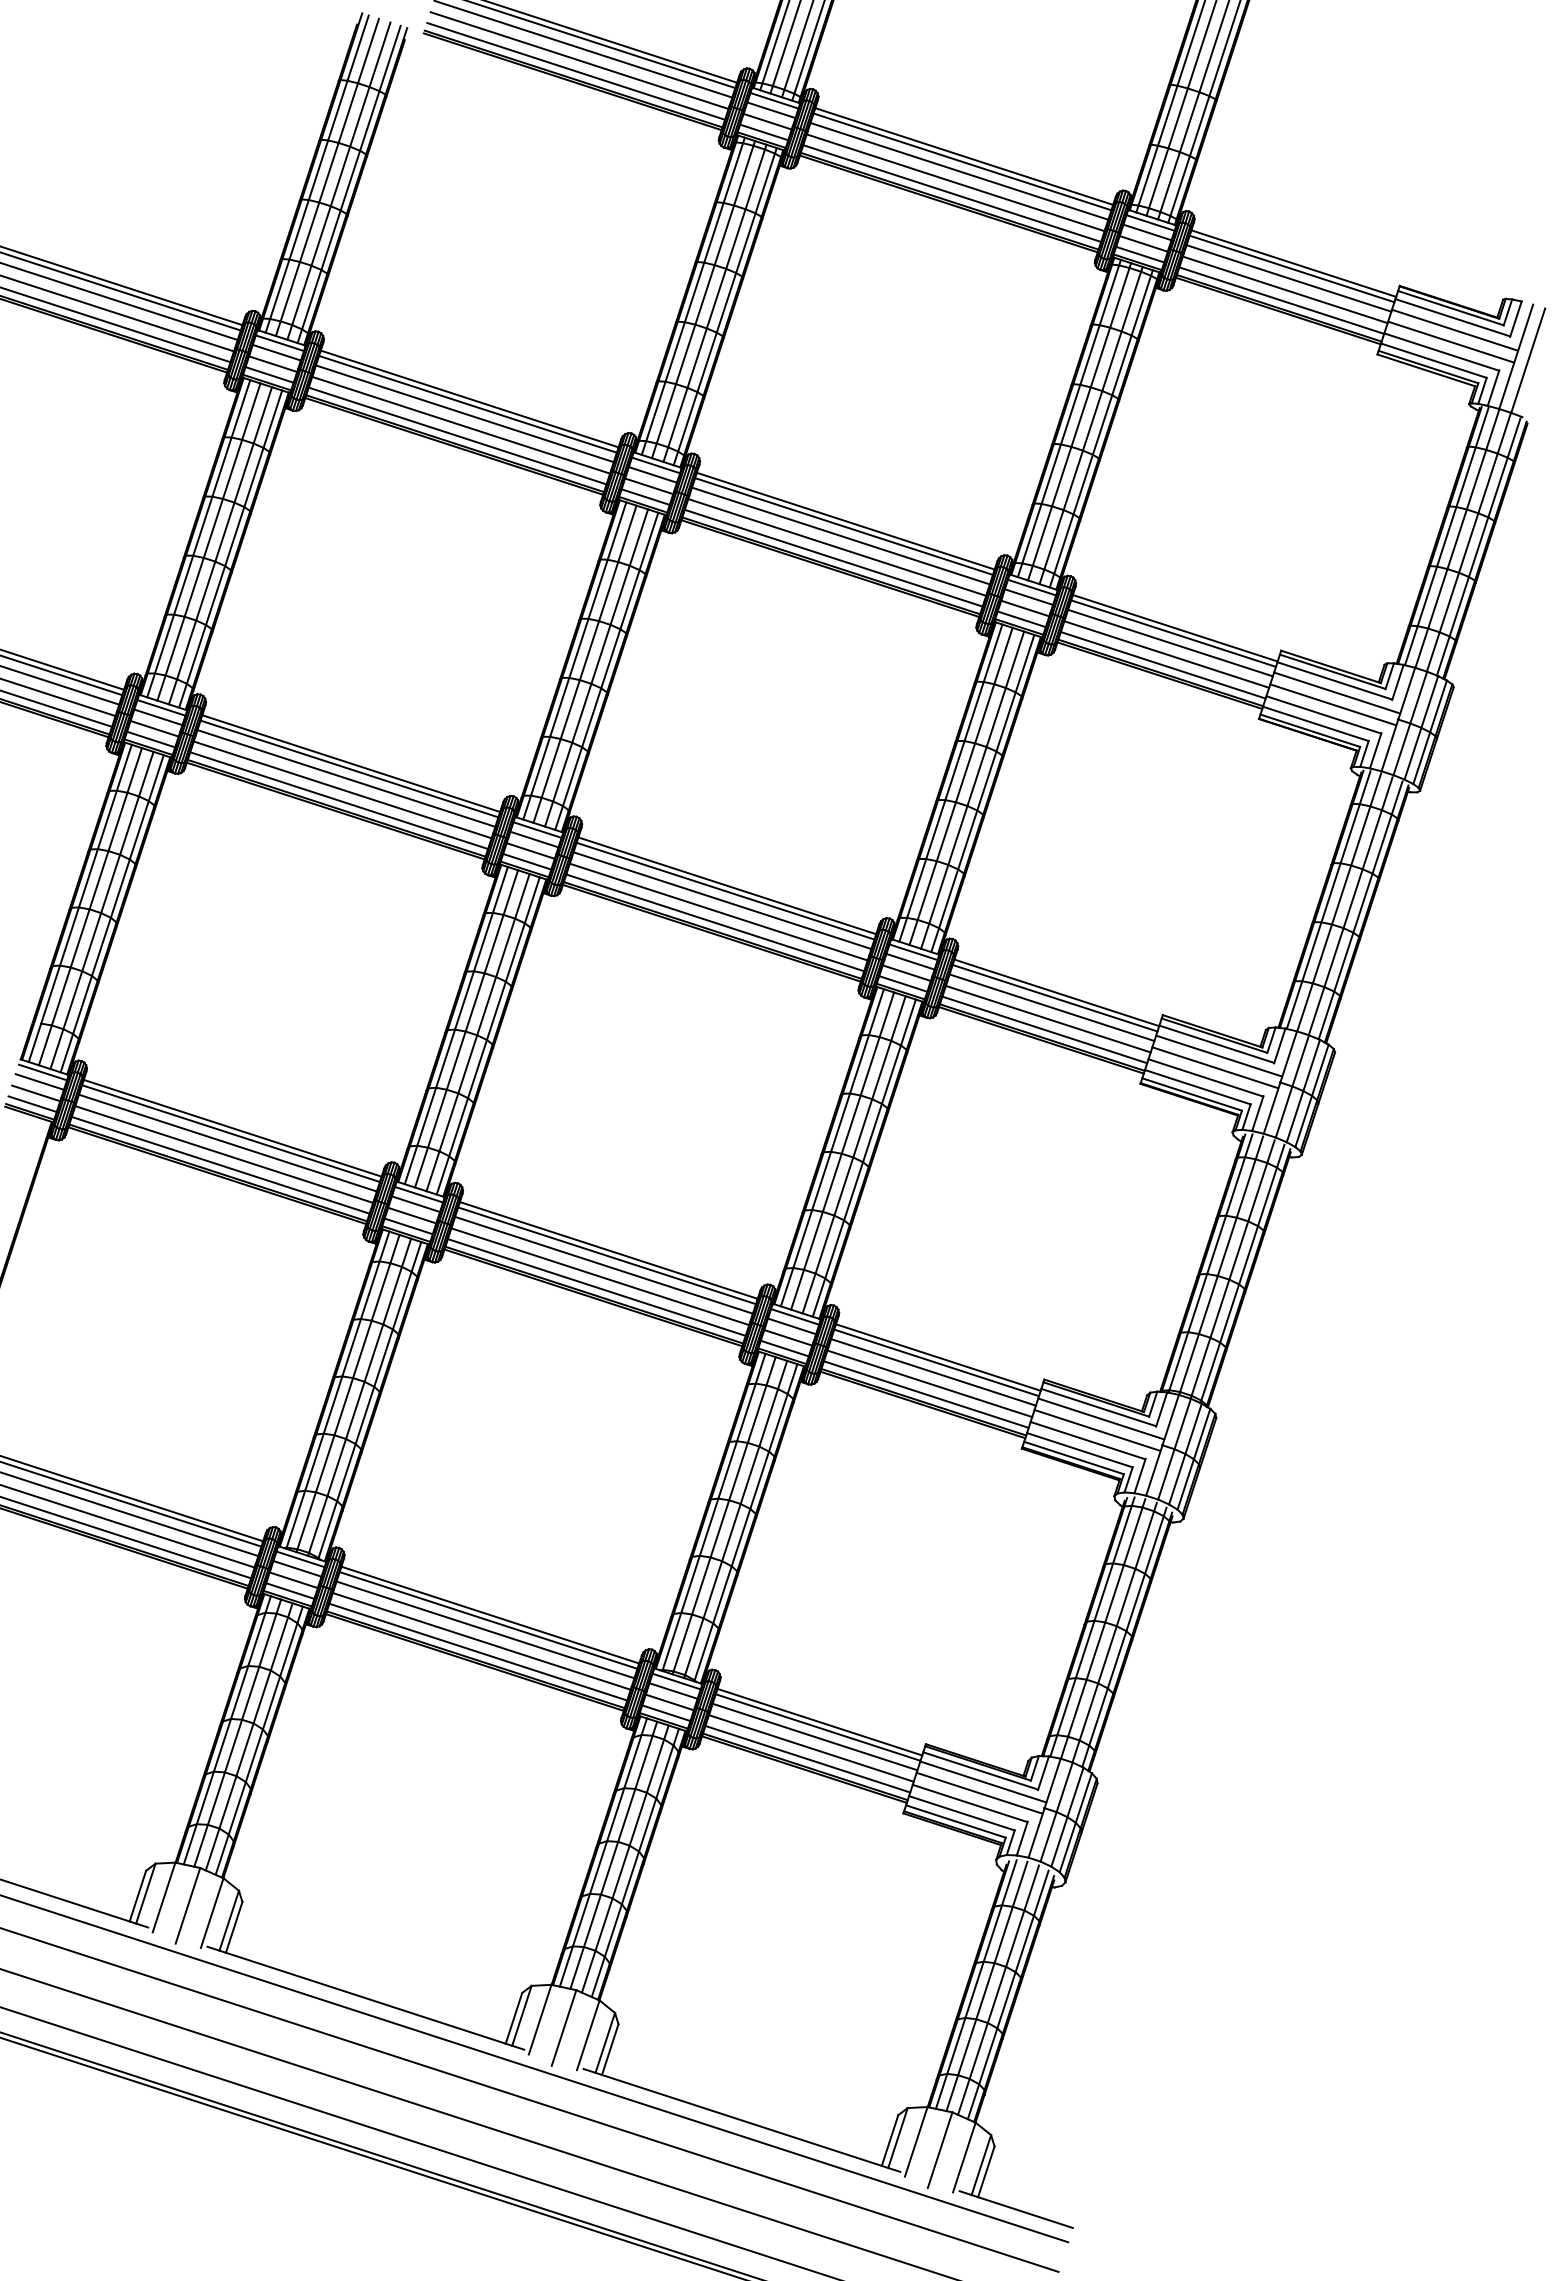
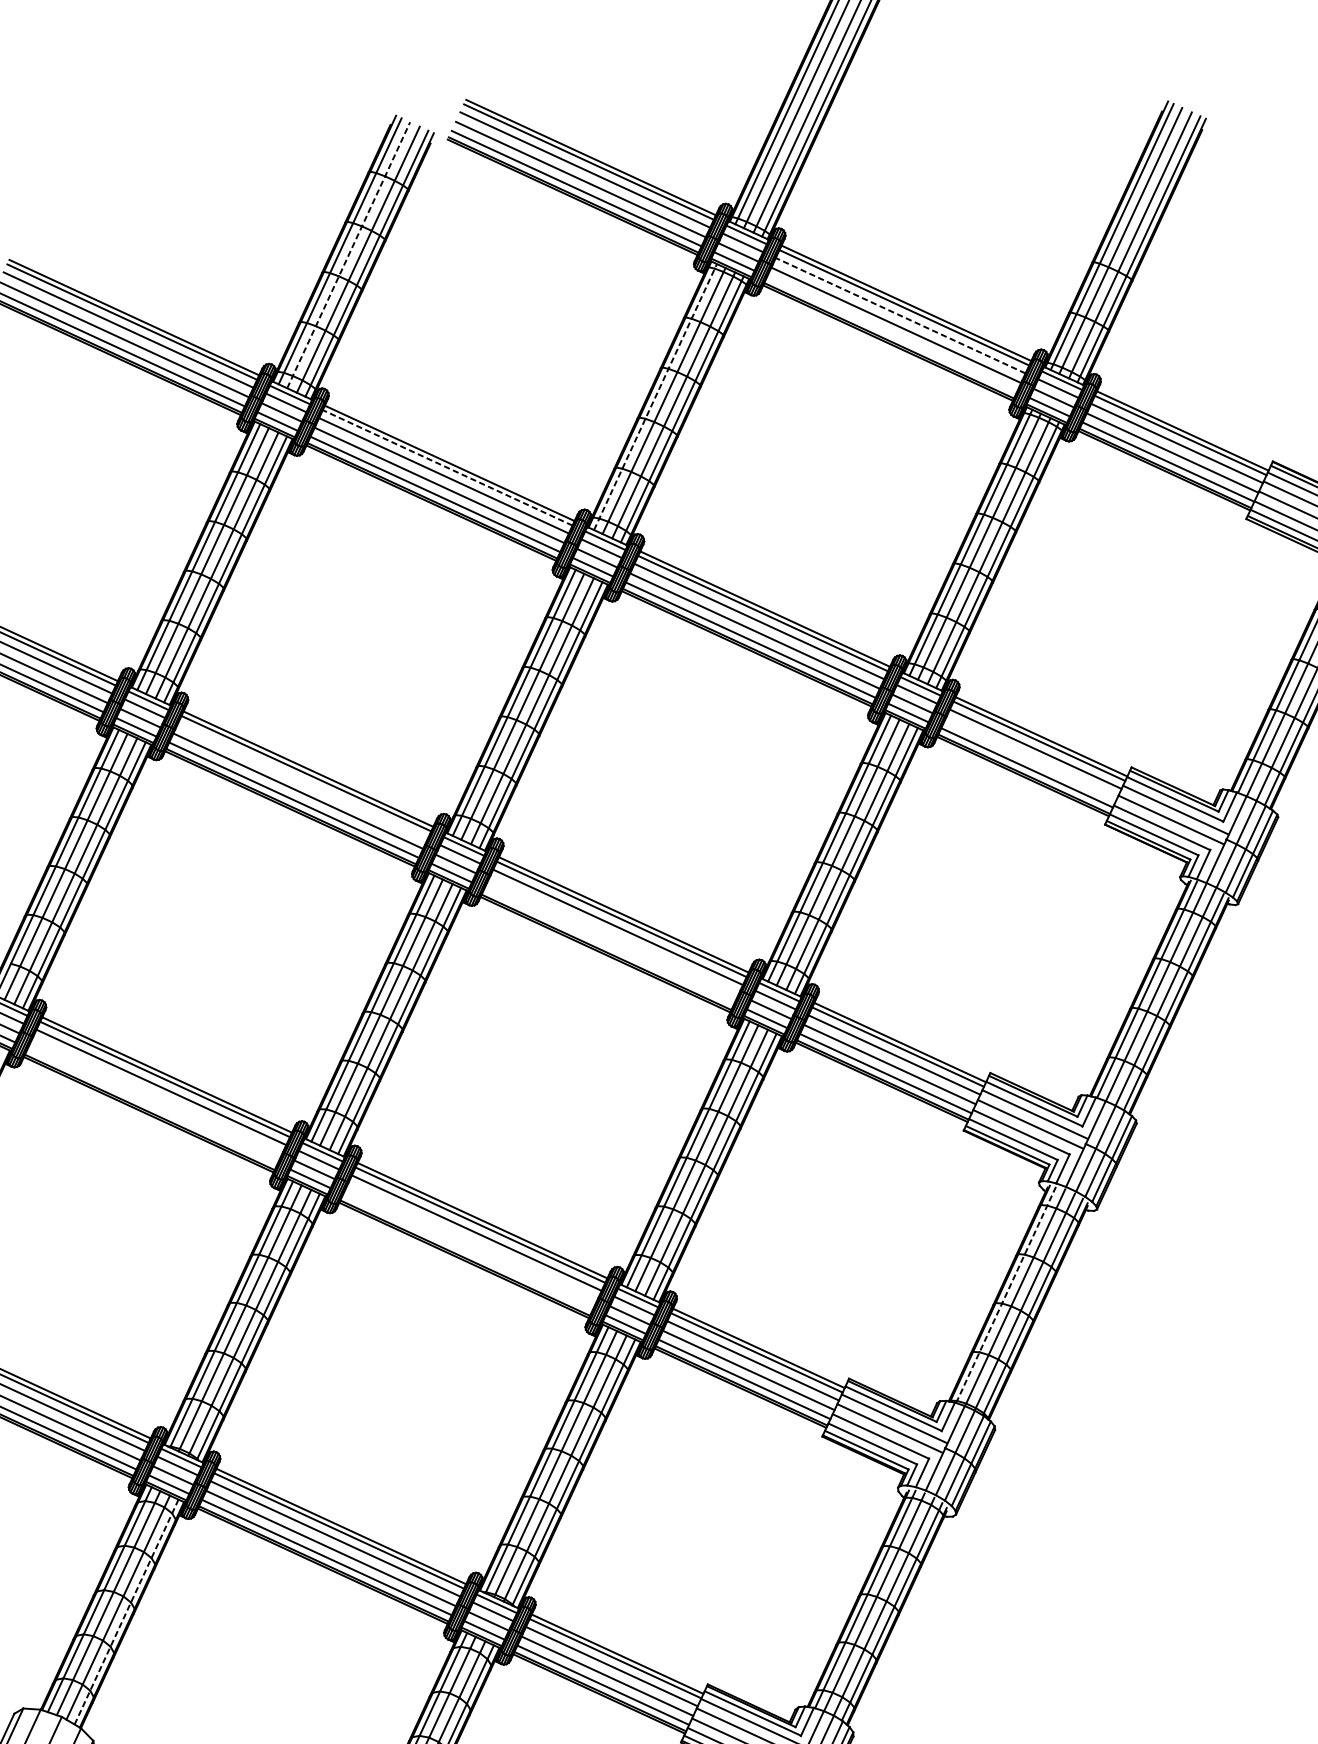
line: (959, 171) -> (900, 315), solid -> dashed
line: (327, 177) -> (348, 255), solid -> dashed
line: (952, 193) -> (892, 334), removed
line: (693, 296) -> (655, 397), solid -> dashed
line: (467, 404) -> (447, 467), solid -> dashed
line: (1166, 654) -> (1031, 758), removed
line: (346, 778) -> (302, 781), removed
line: (718, 911) -> (613, 936), removed
line: (715, 922) -> (609, 945), removed
line: (224, 1154) -> (157, 1097), removed
line: (220, 1164) -> (152, 1105), removed
line: (1210, 1263) -> (1006, 1294), solid -> dashed
line: (600, 1276) -> (472, 1242), removed
line: (596, 1287) -> (467, 1251), removed
line: (259, 1740) -> (126, 1611), solid -> dashed

